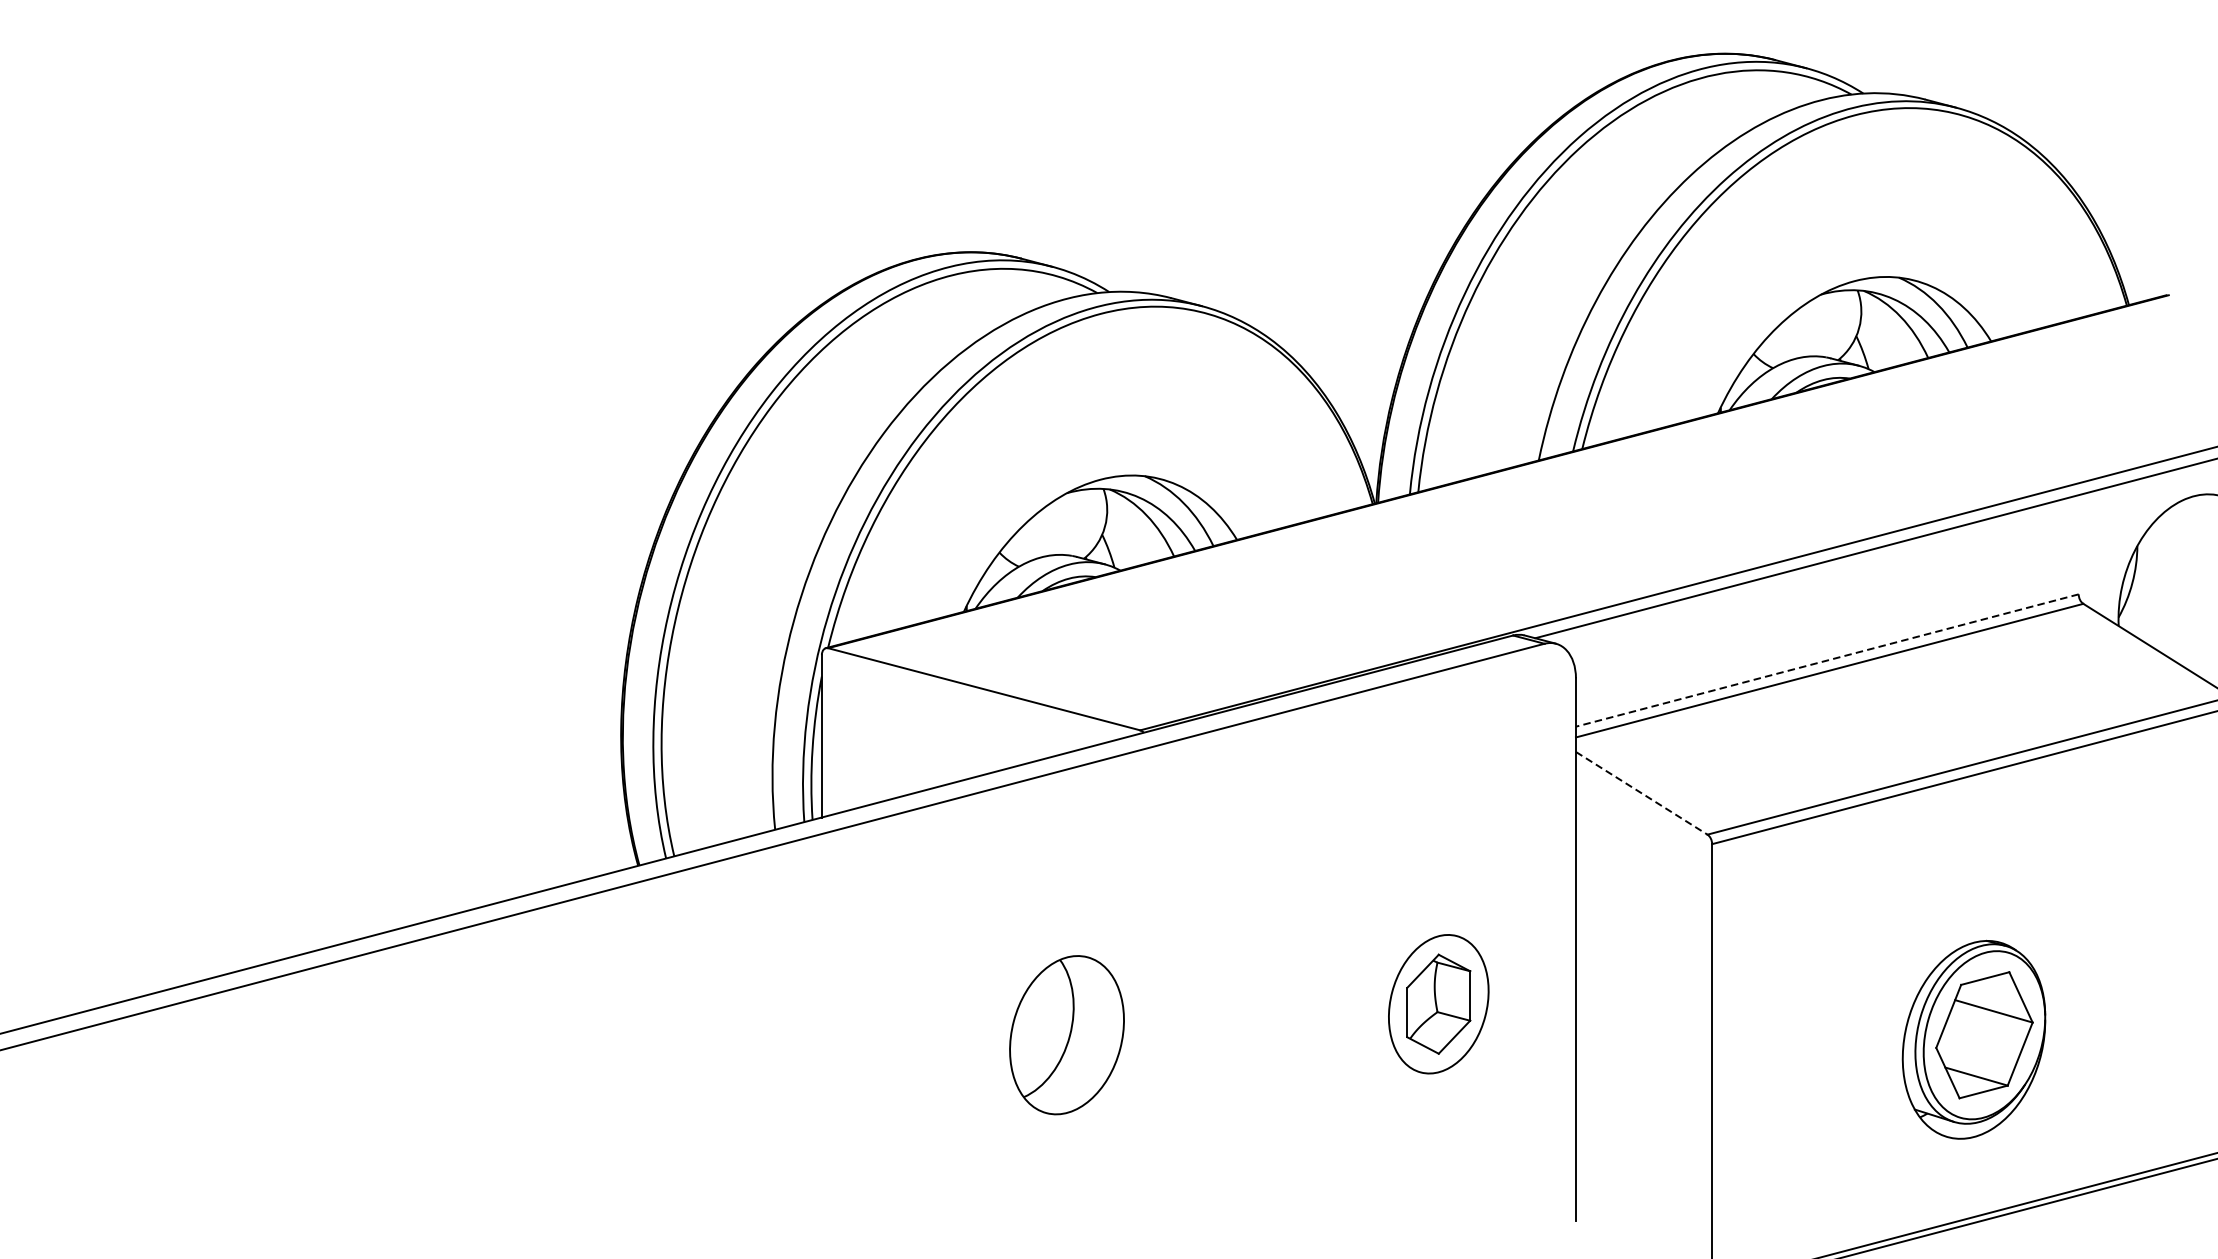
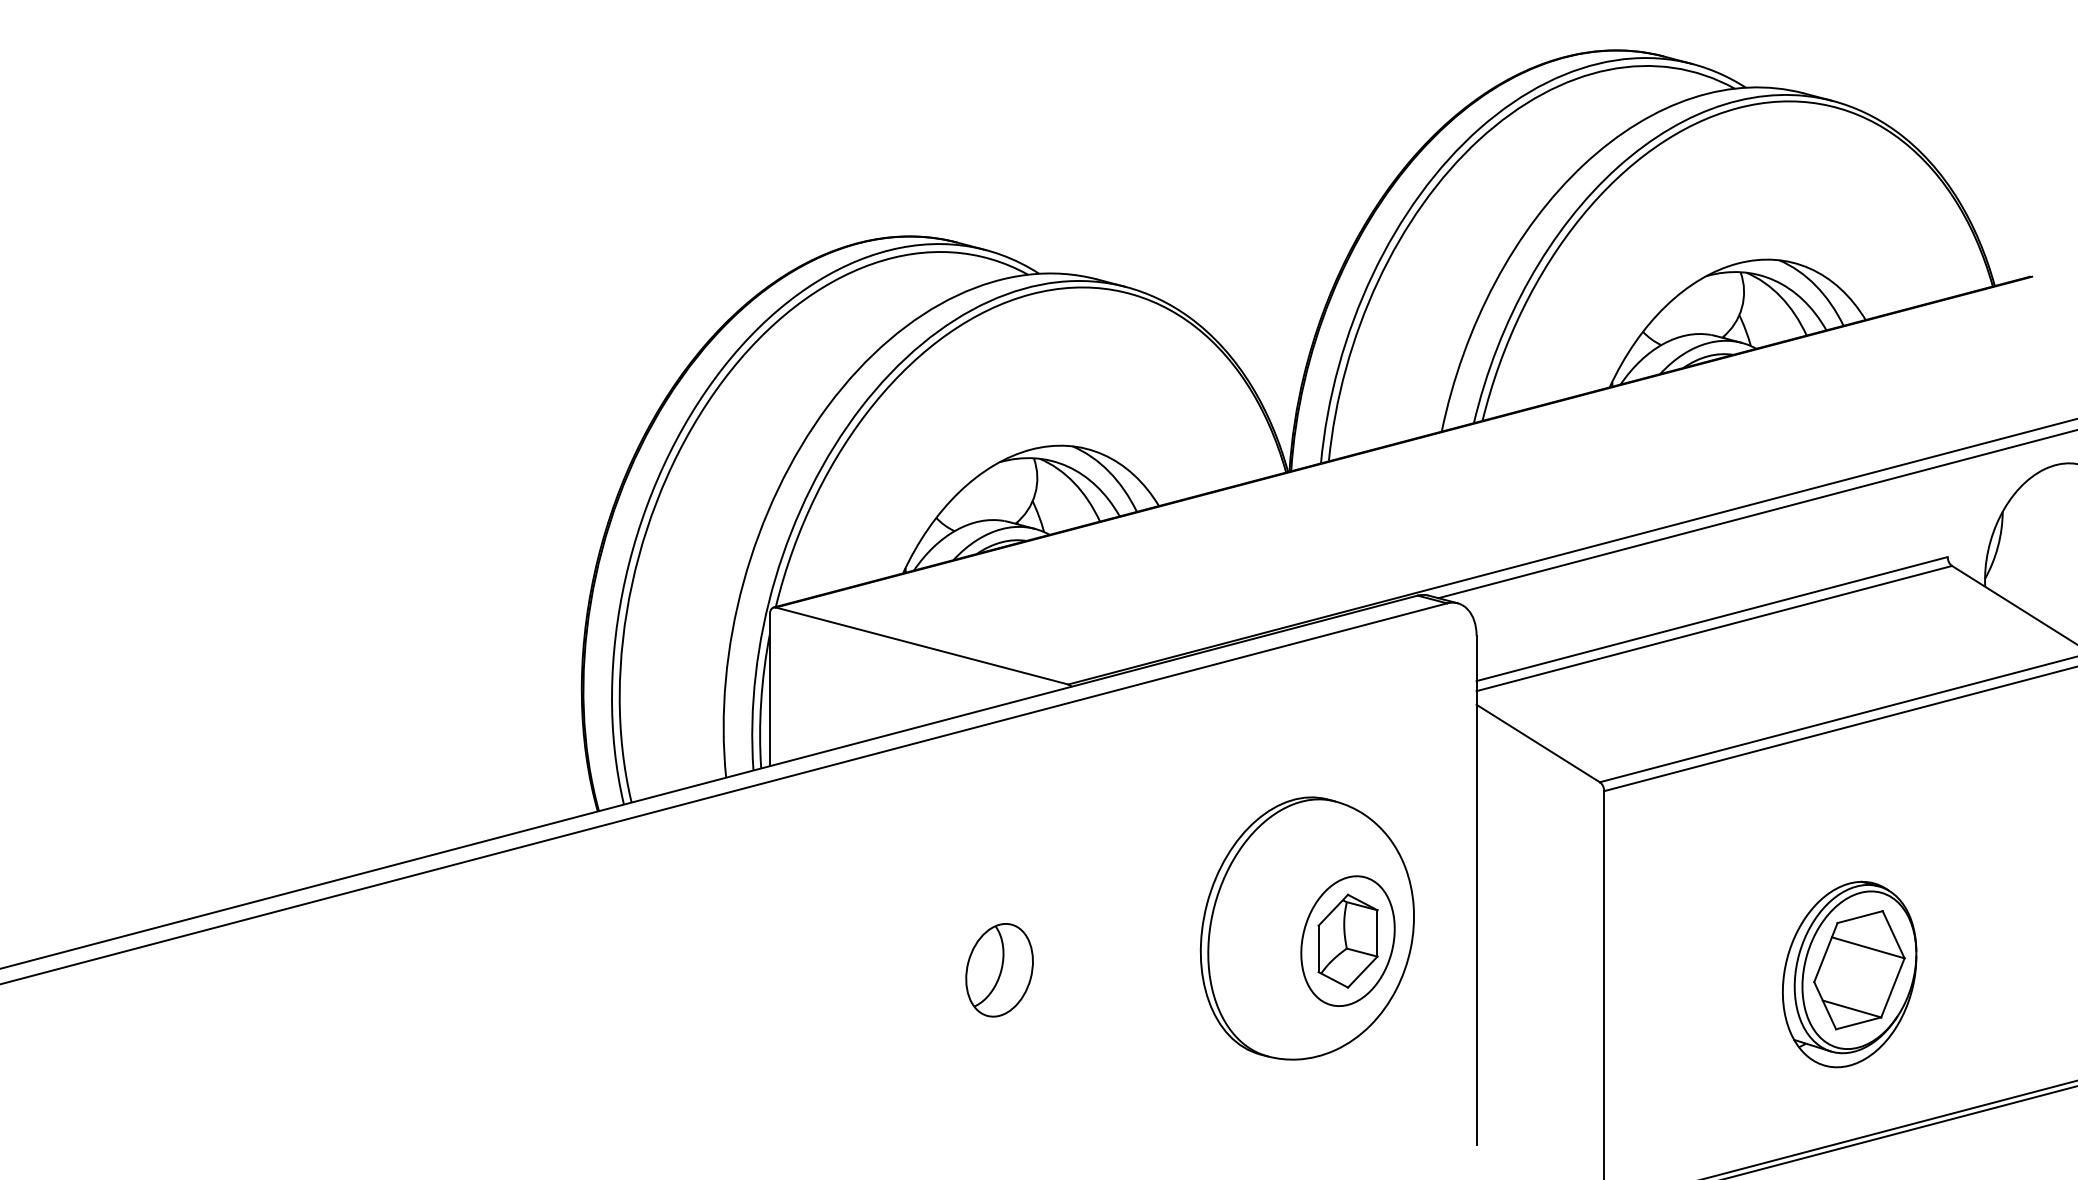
line: (1827, 660) -> (1712, 619), dashed -> solid
line: (1642, 793) -> (1538, 743), dashed -> solid
part: (1394, 990) -> (1306, 928), added
part: (1066, 1035) -> (999, 970), size x0.62

